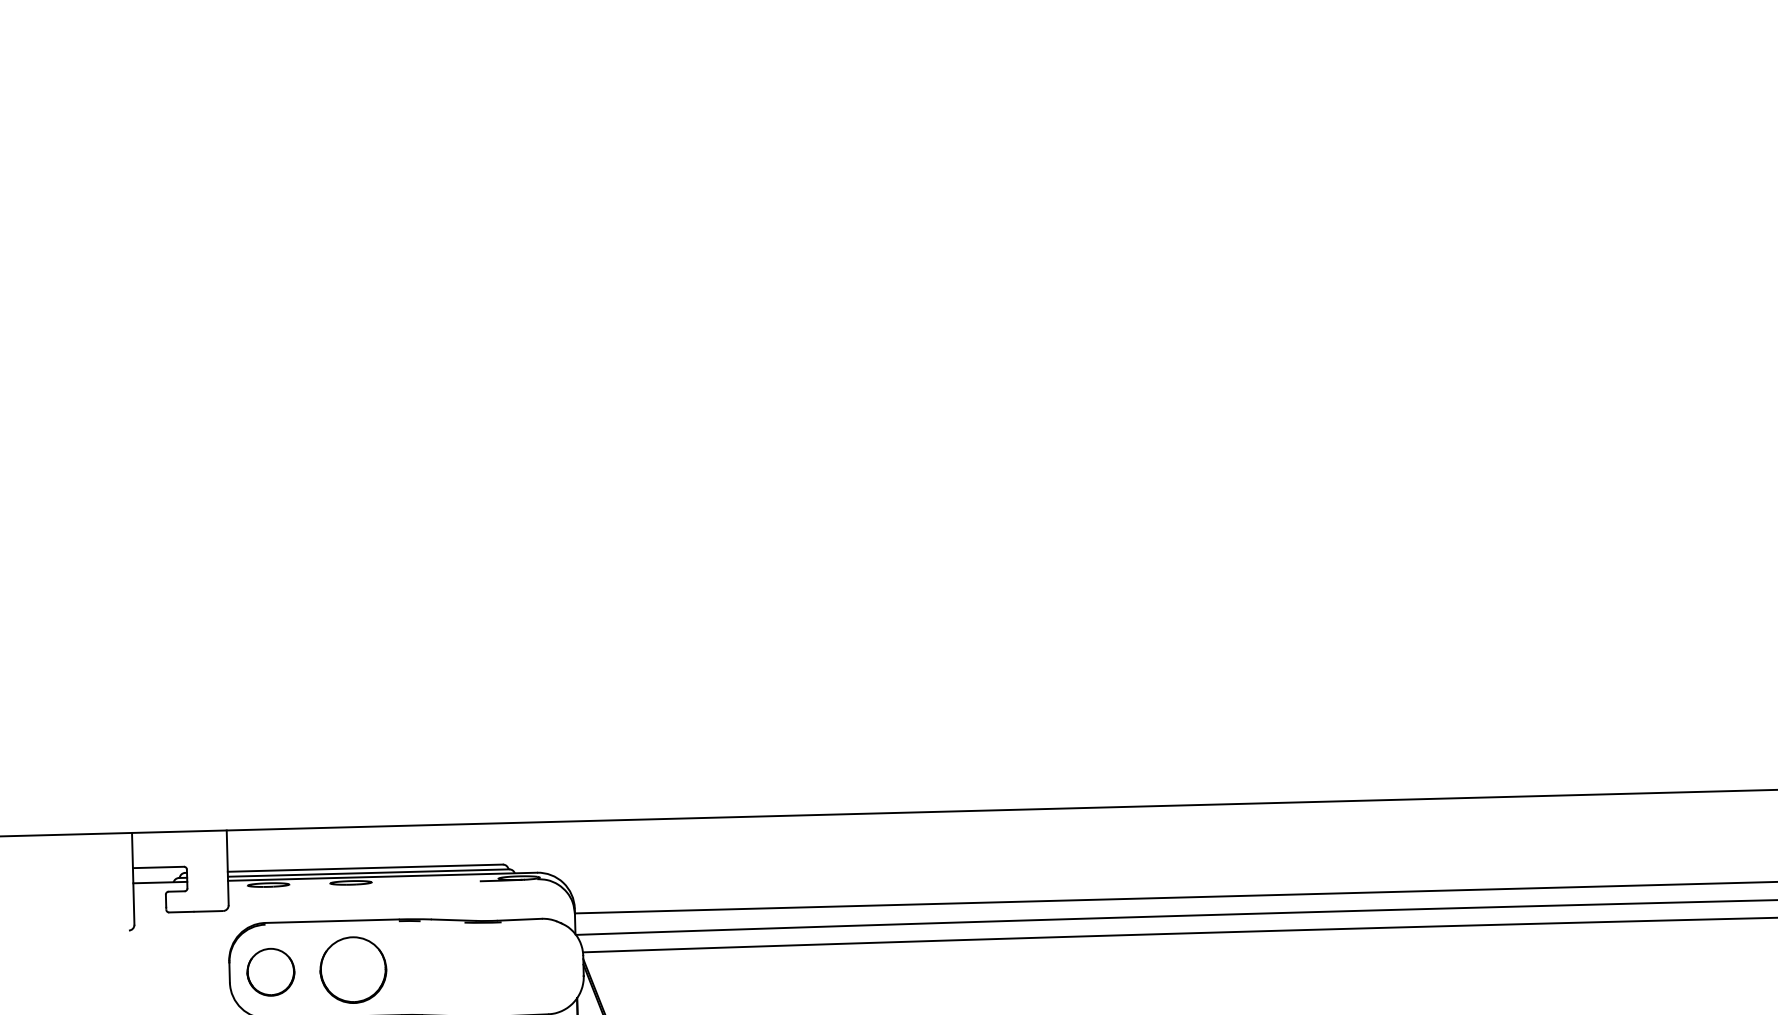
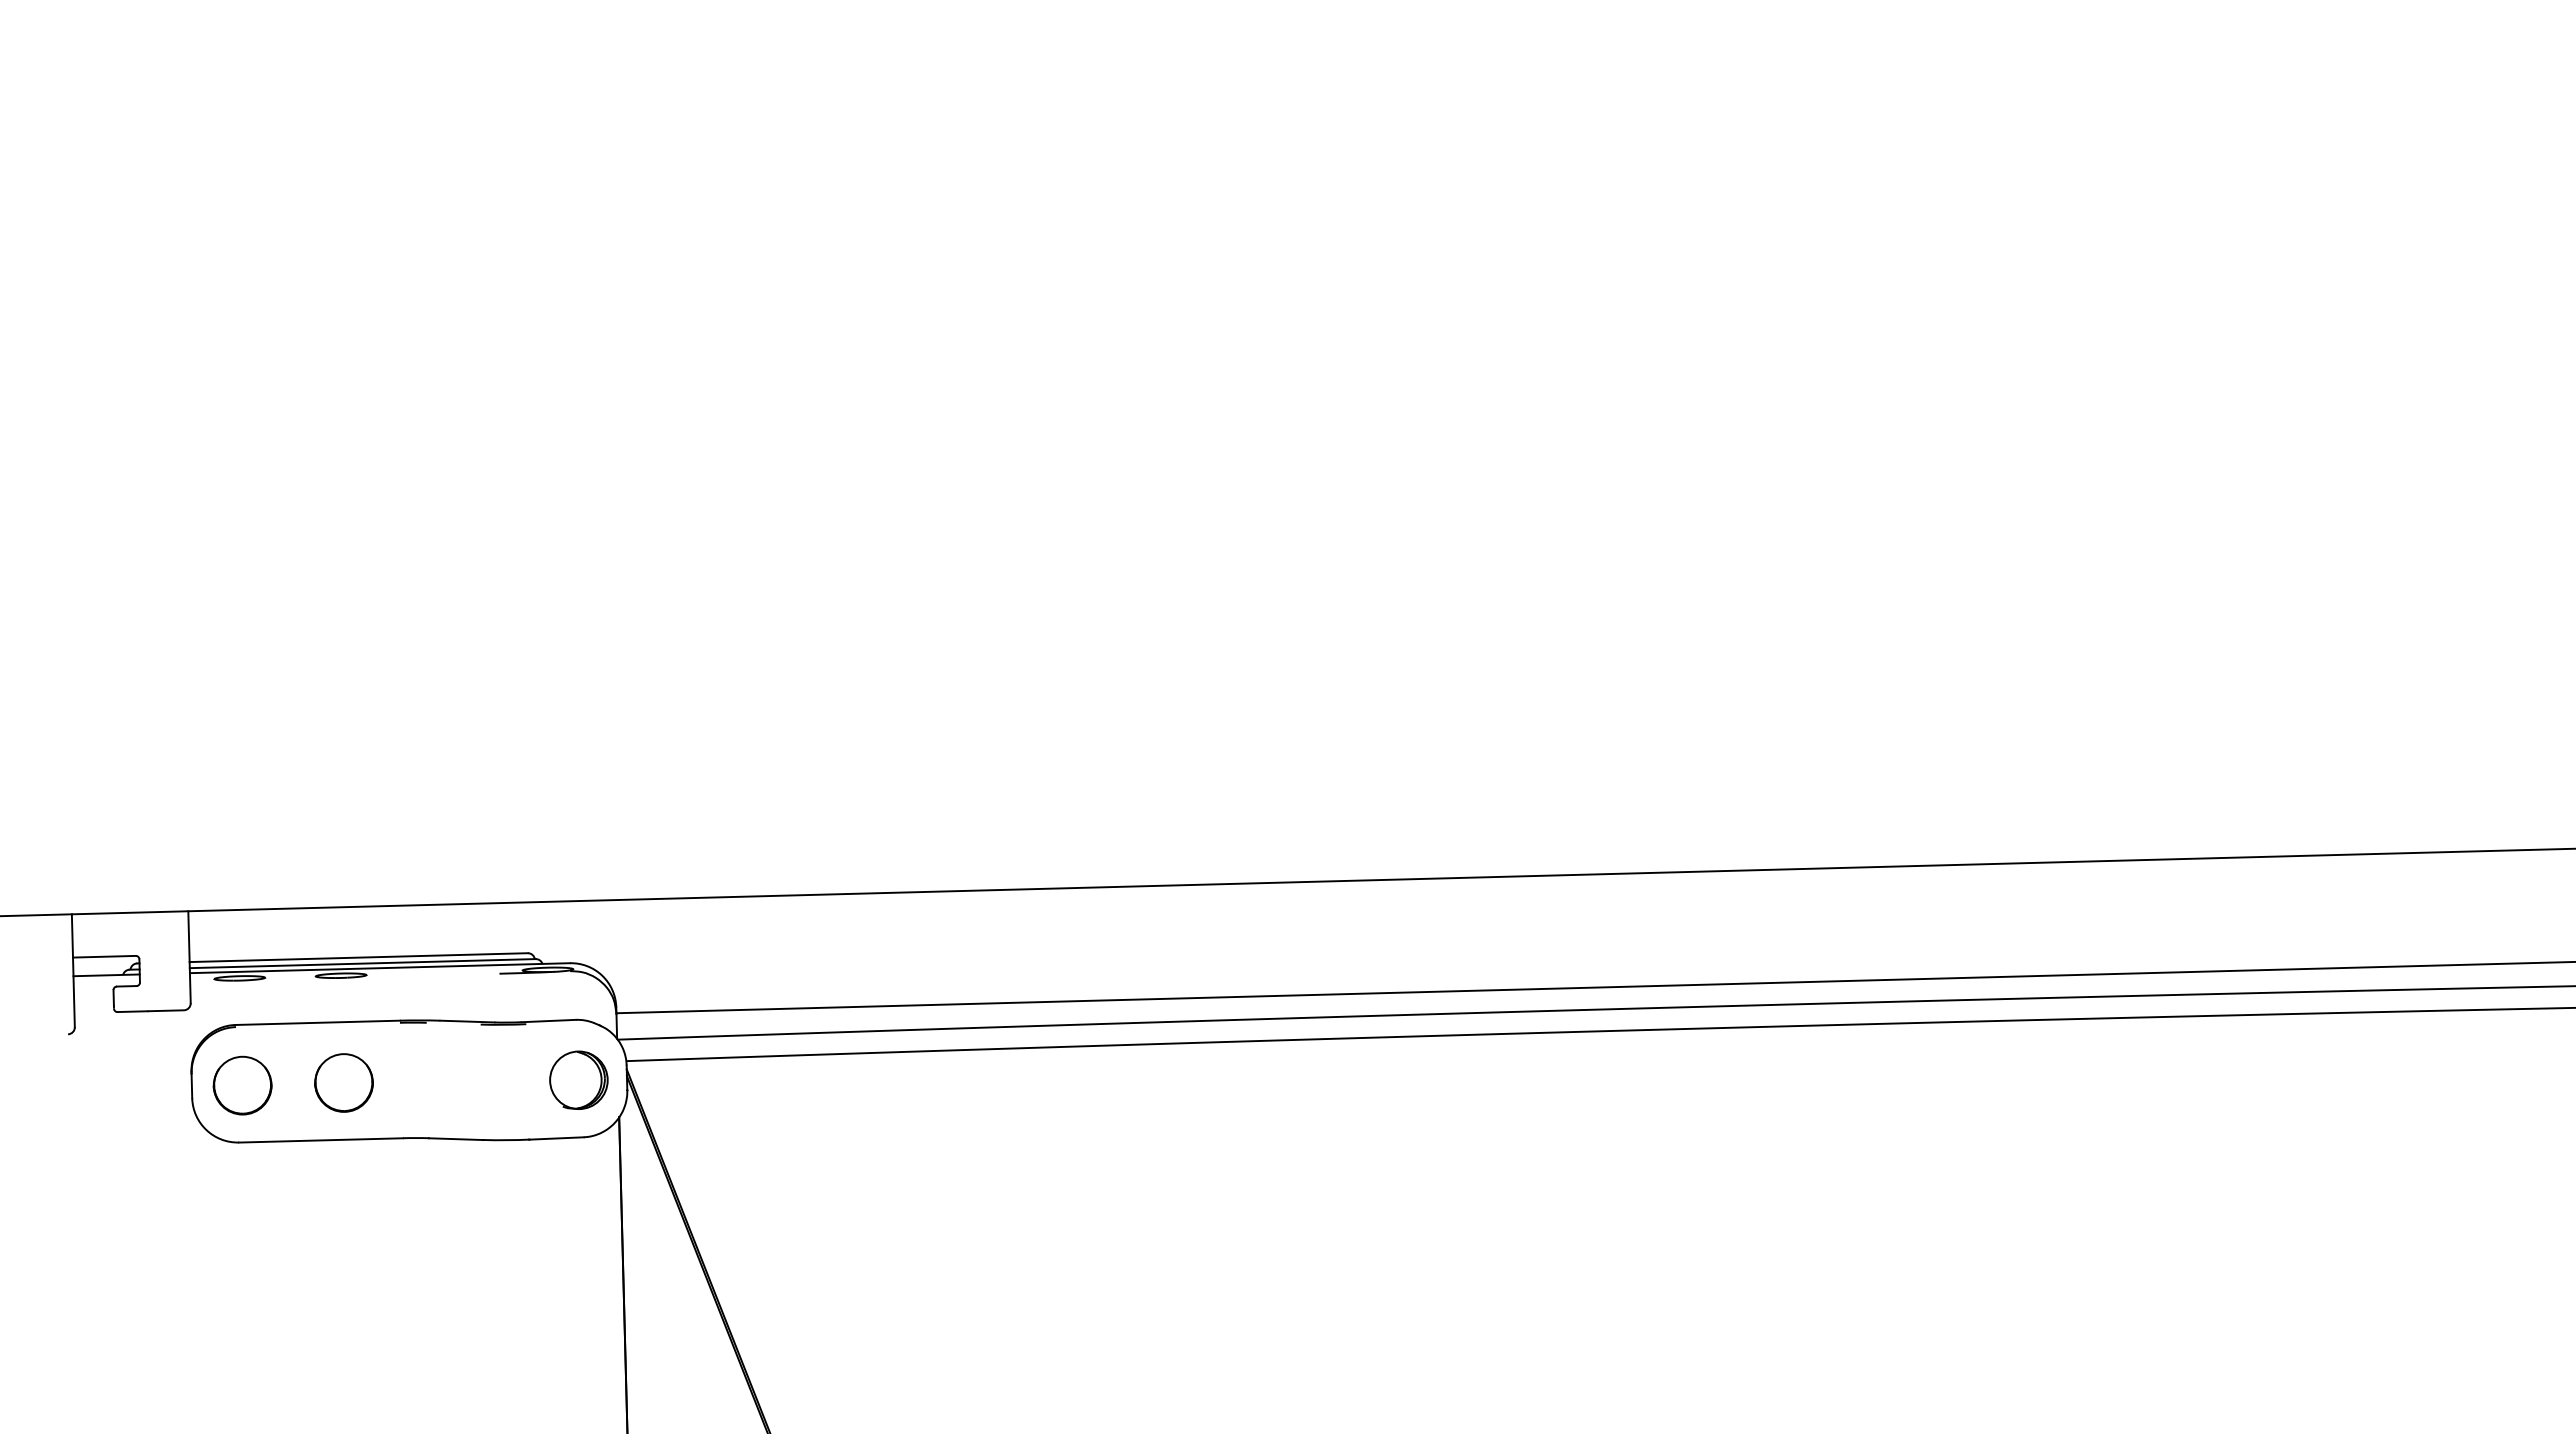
part: (544, 967) -> (578, 1079), added
circle: (352, 969) -> (343, 1082), size x0.71

